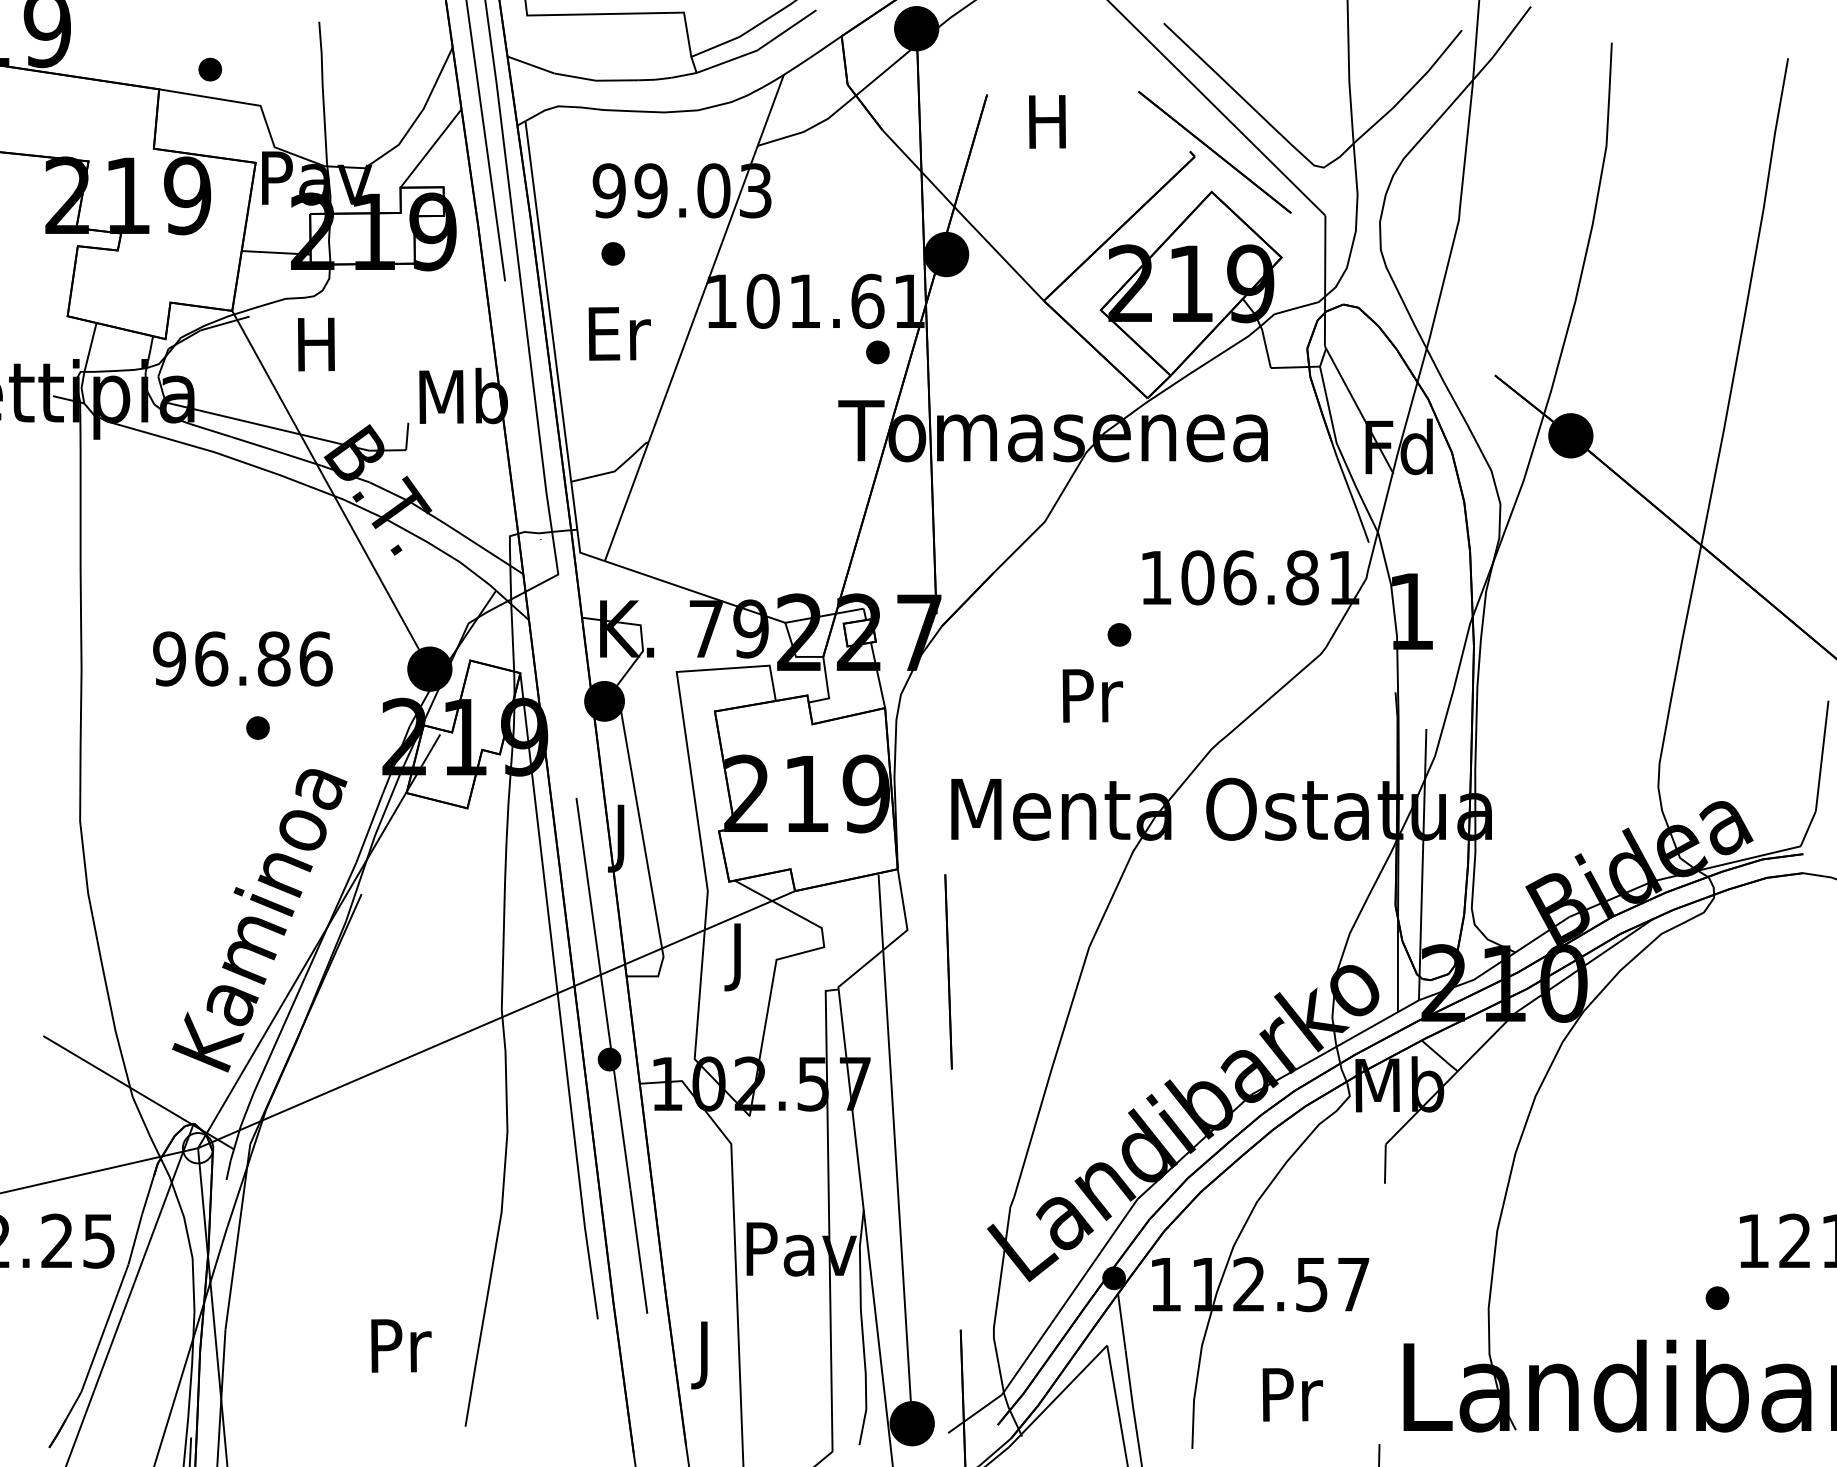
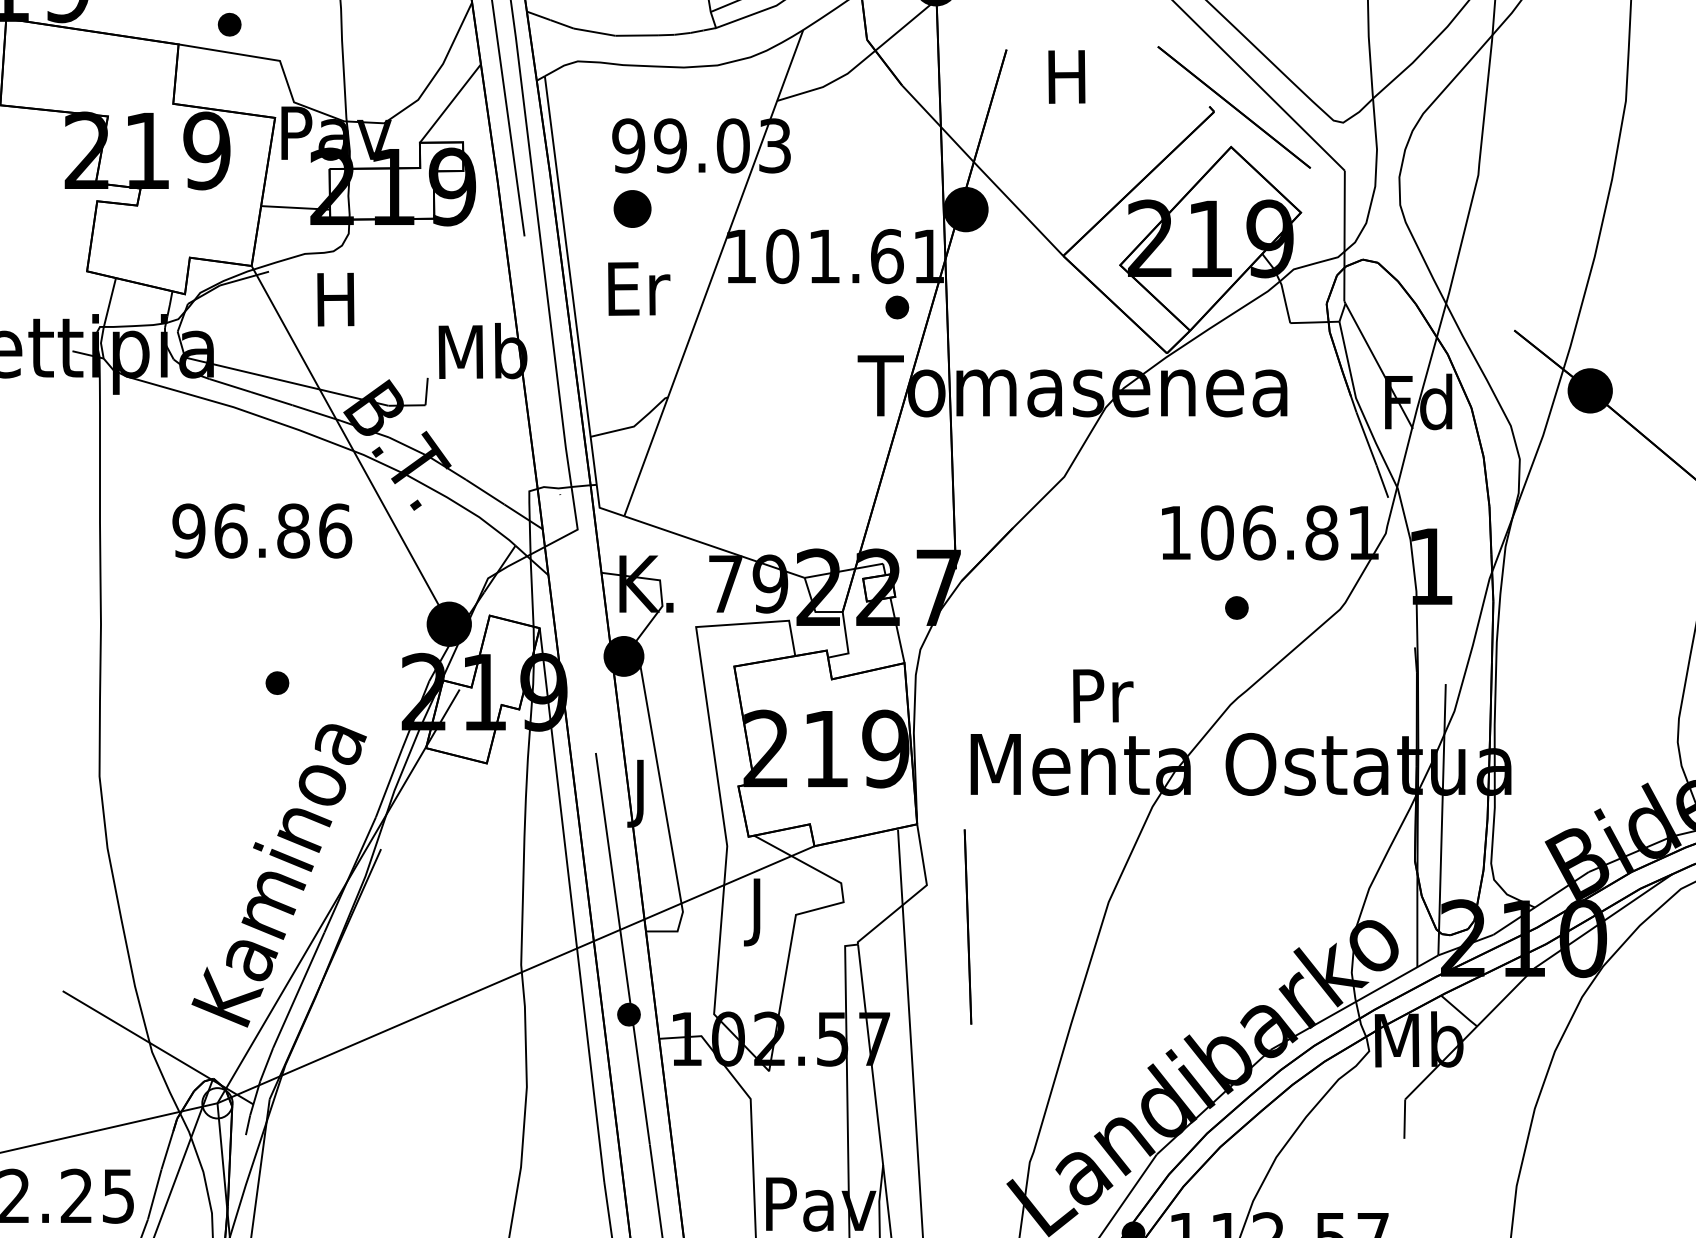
part: (613, 253) -> (632, 208), size x1.6
part: (1119, 634) -> (1236, 607), moved
text: (242, 658) -> (261, 530), moved
text: (1092, 695) -> (1102, 695), moved

